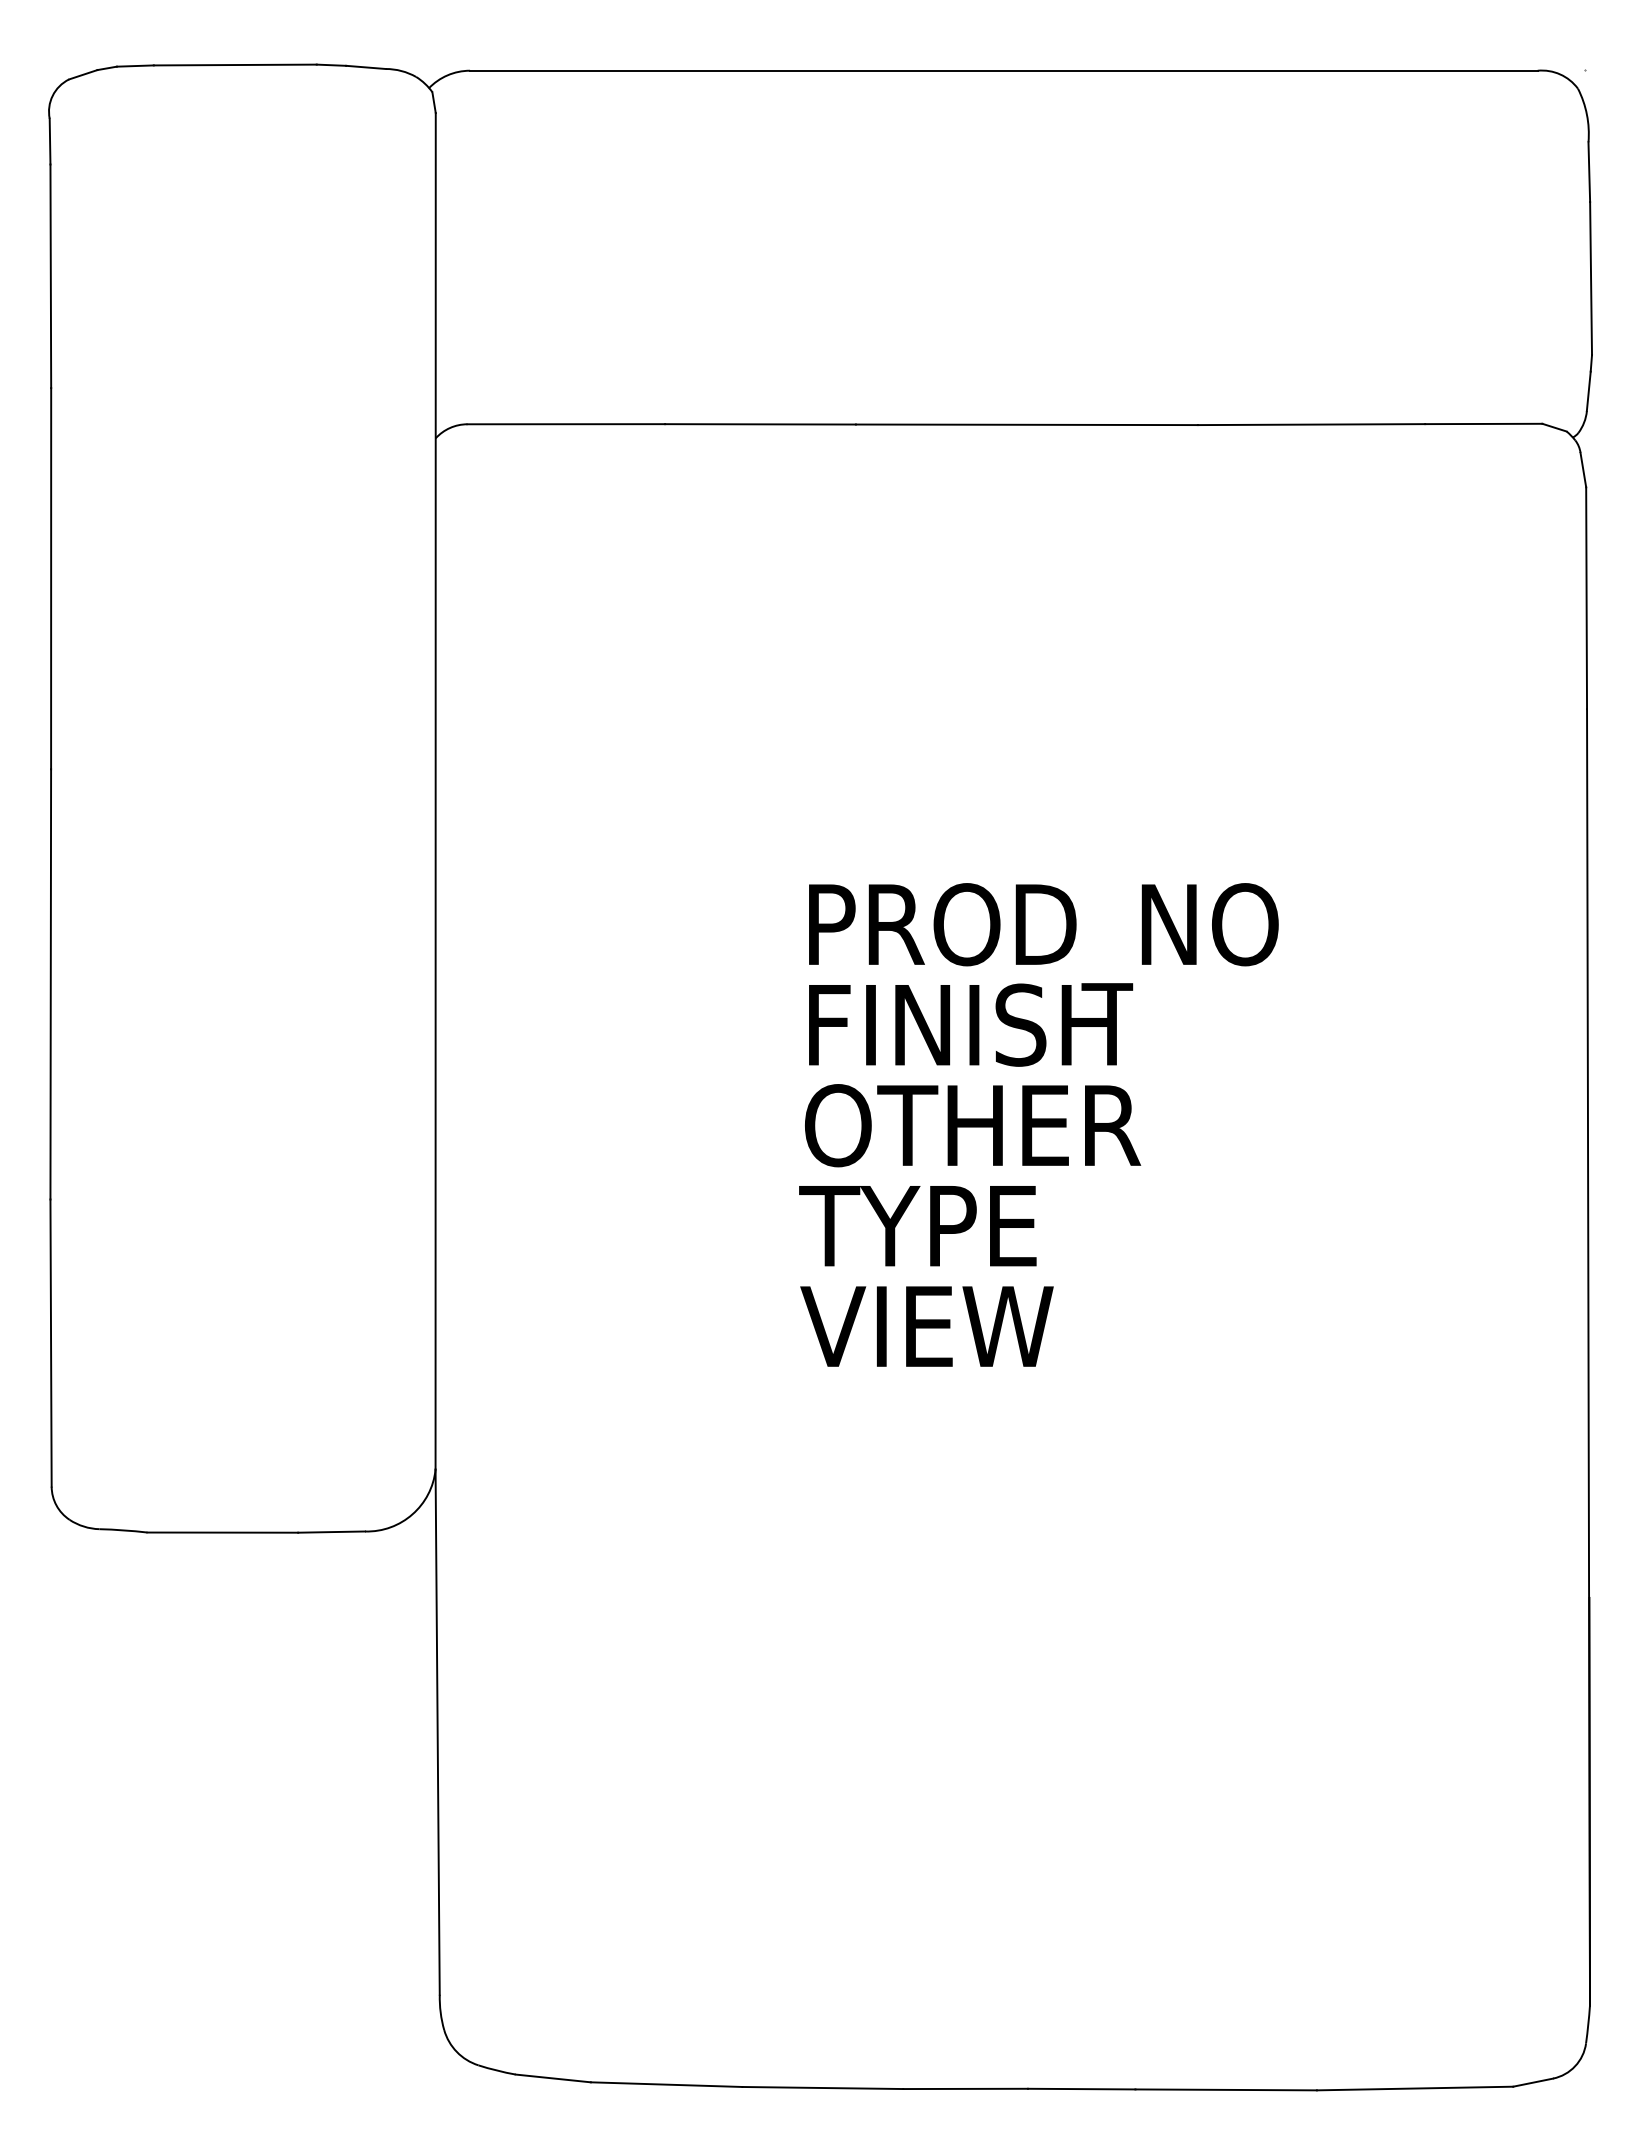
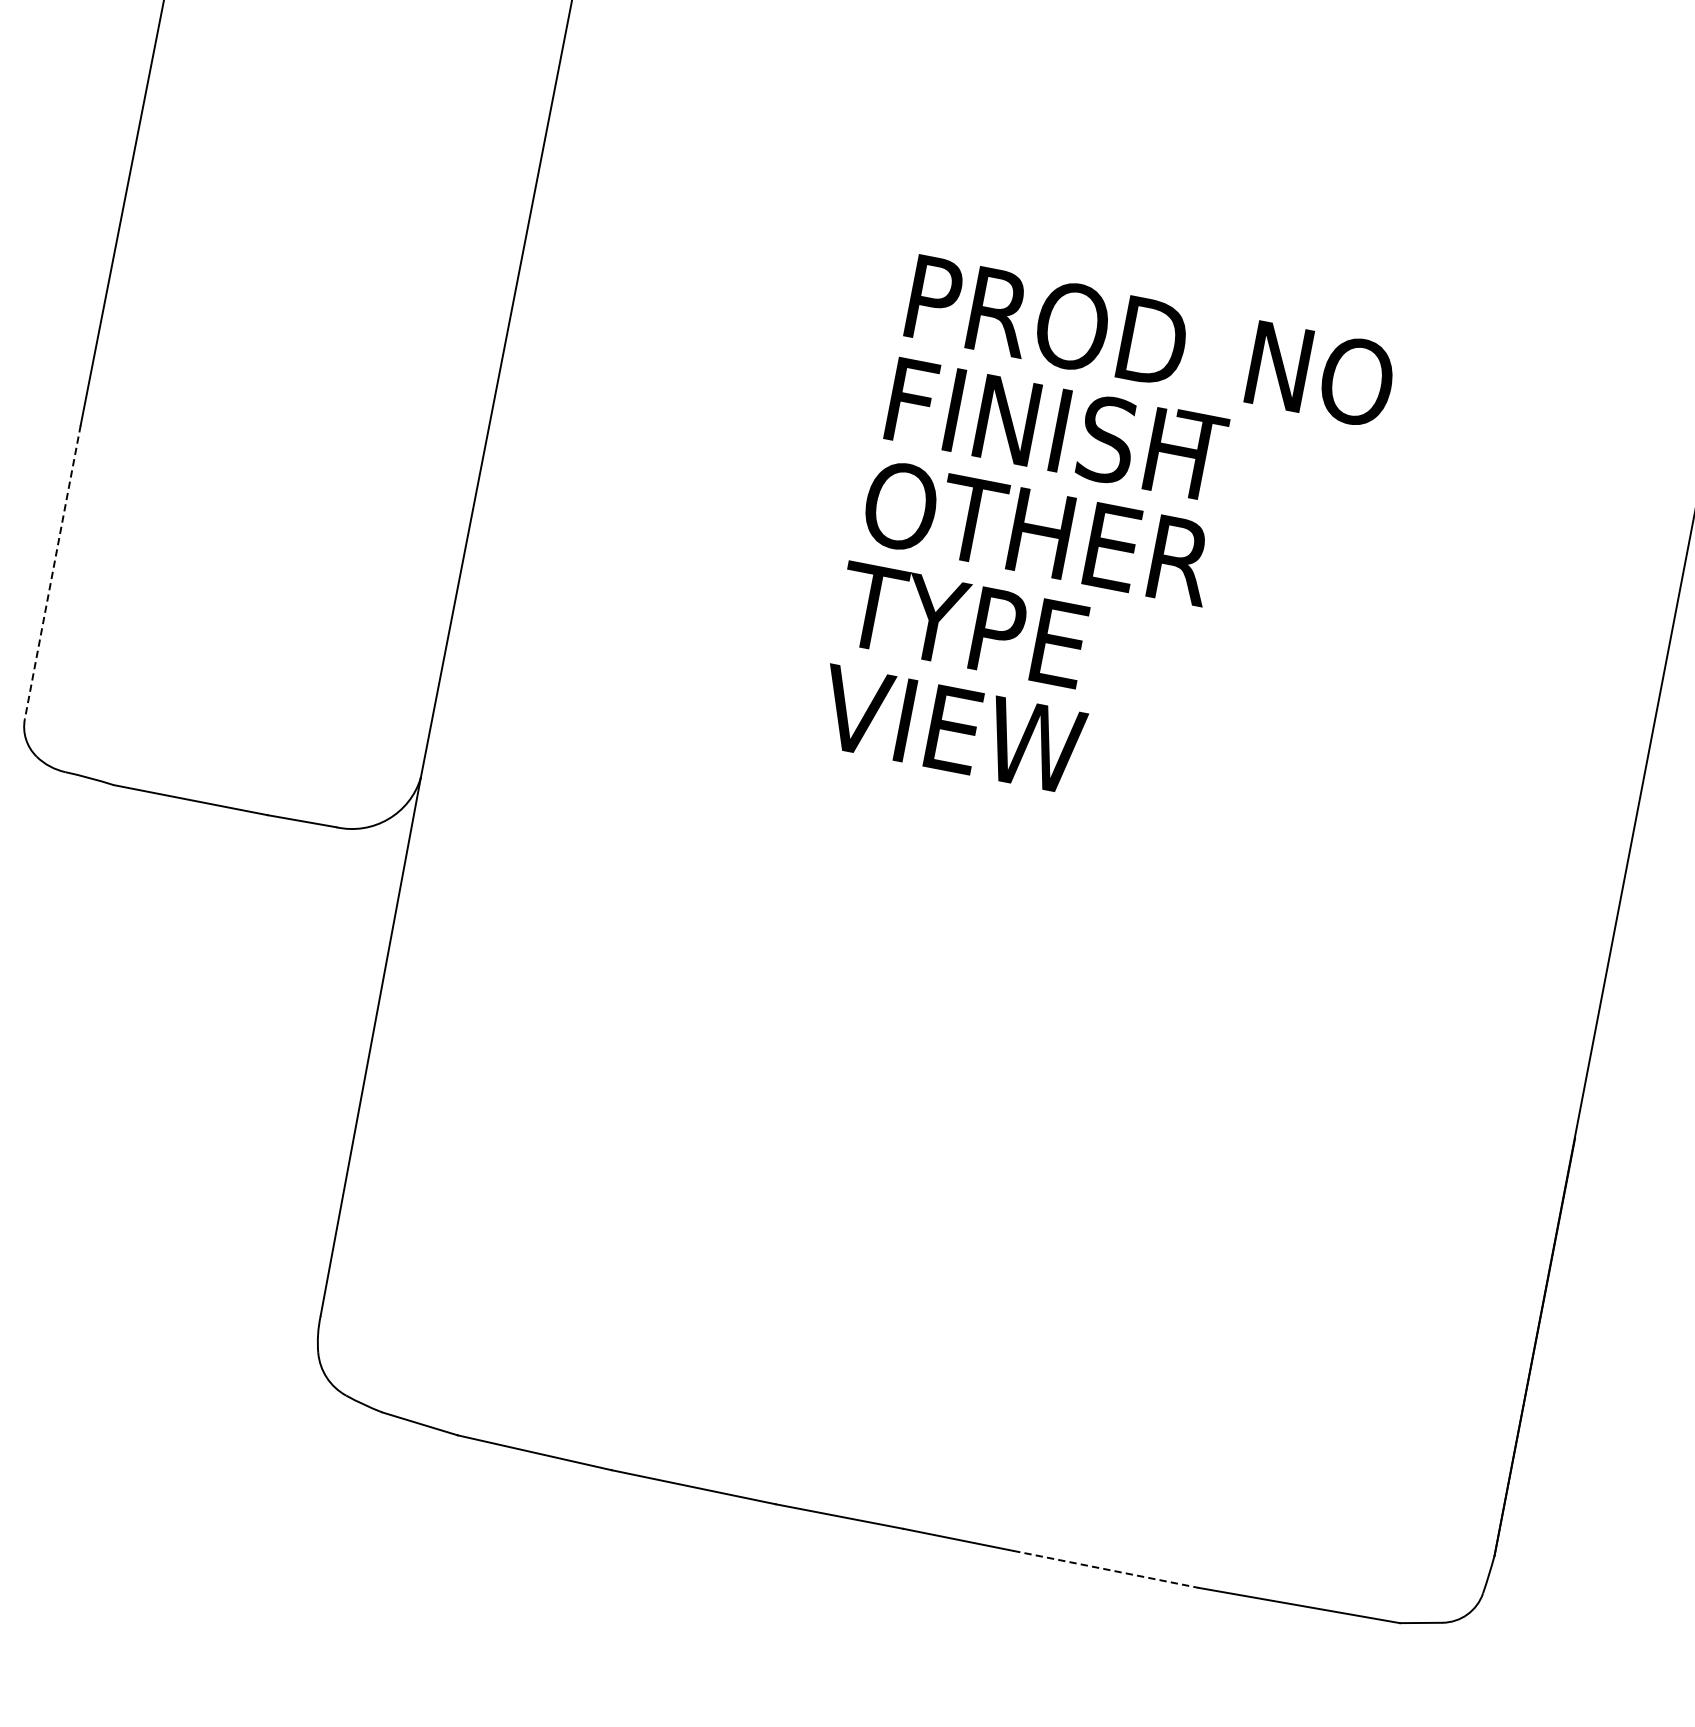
line: (51, 1343) -> (53, 572), solid -> dashed
line: (1226, 2089) -> (1106, 1569), solid -> dashed

